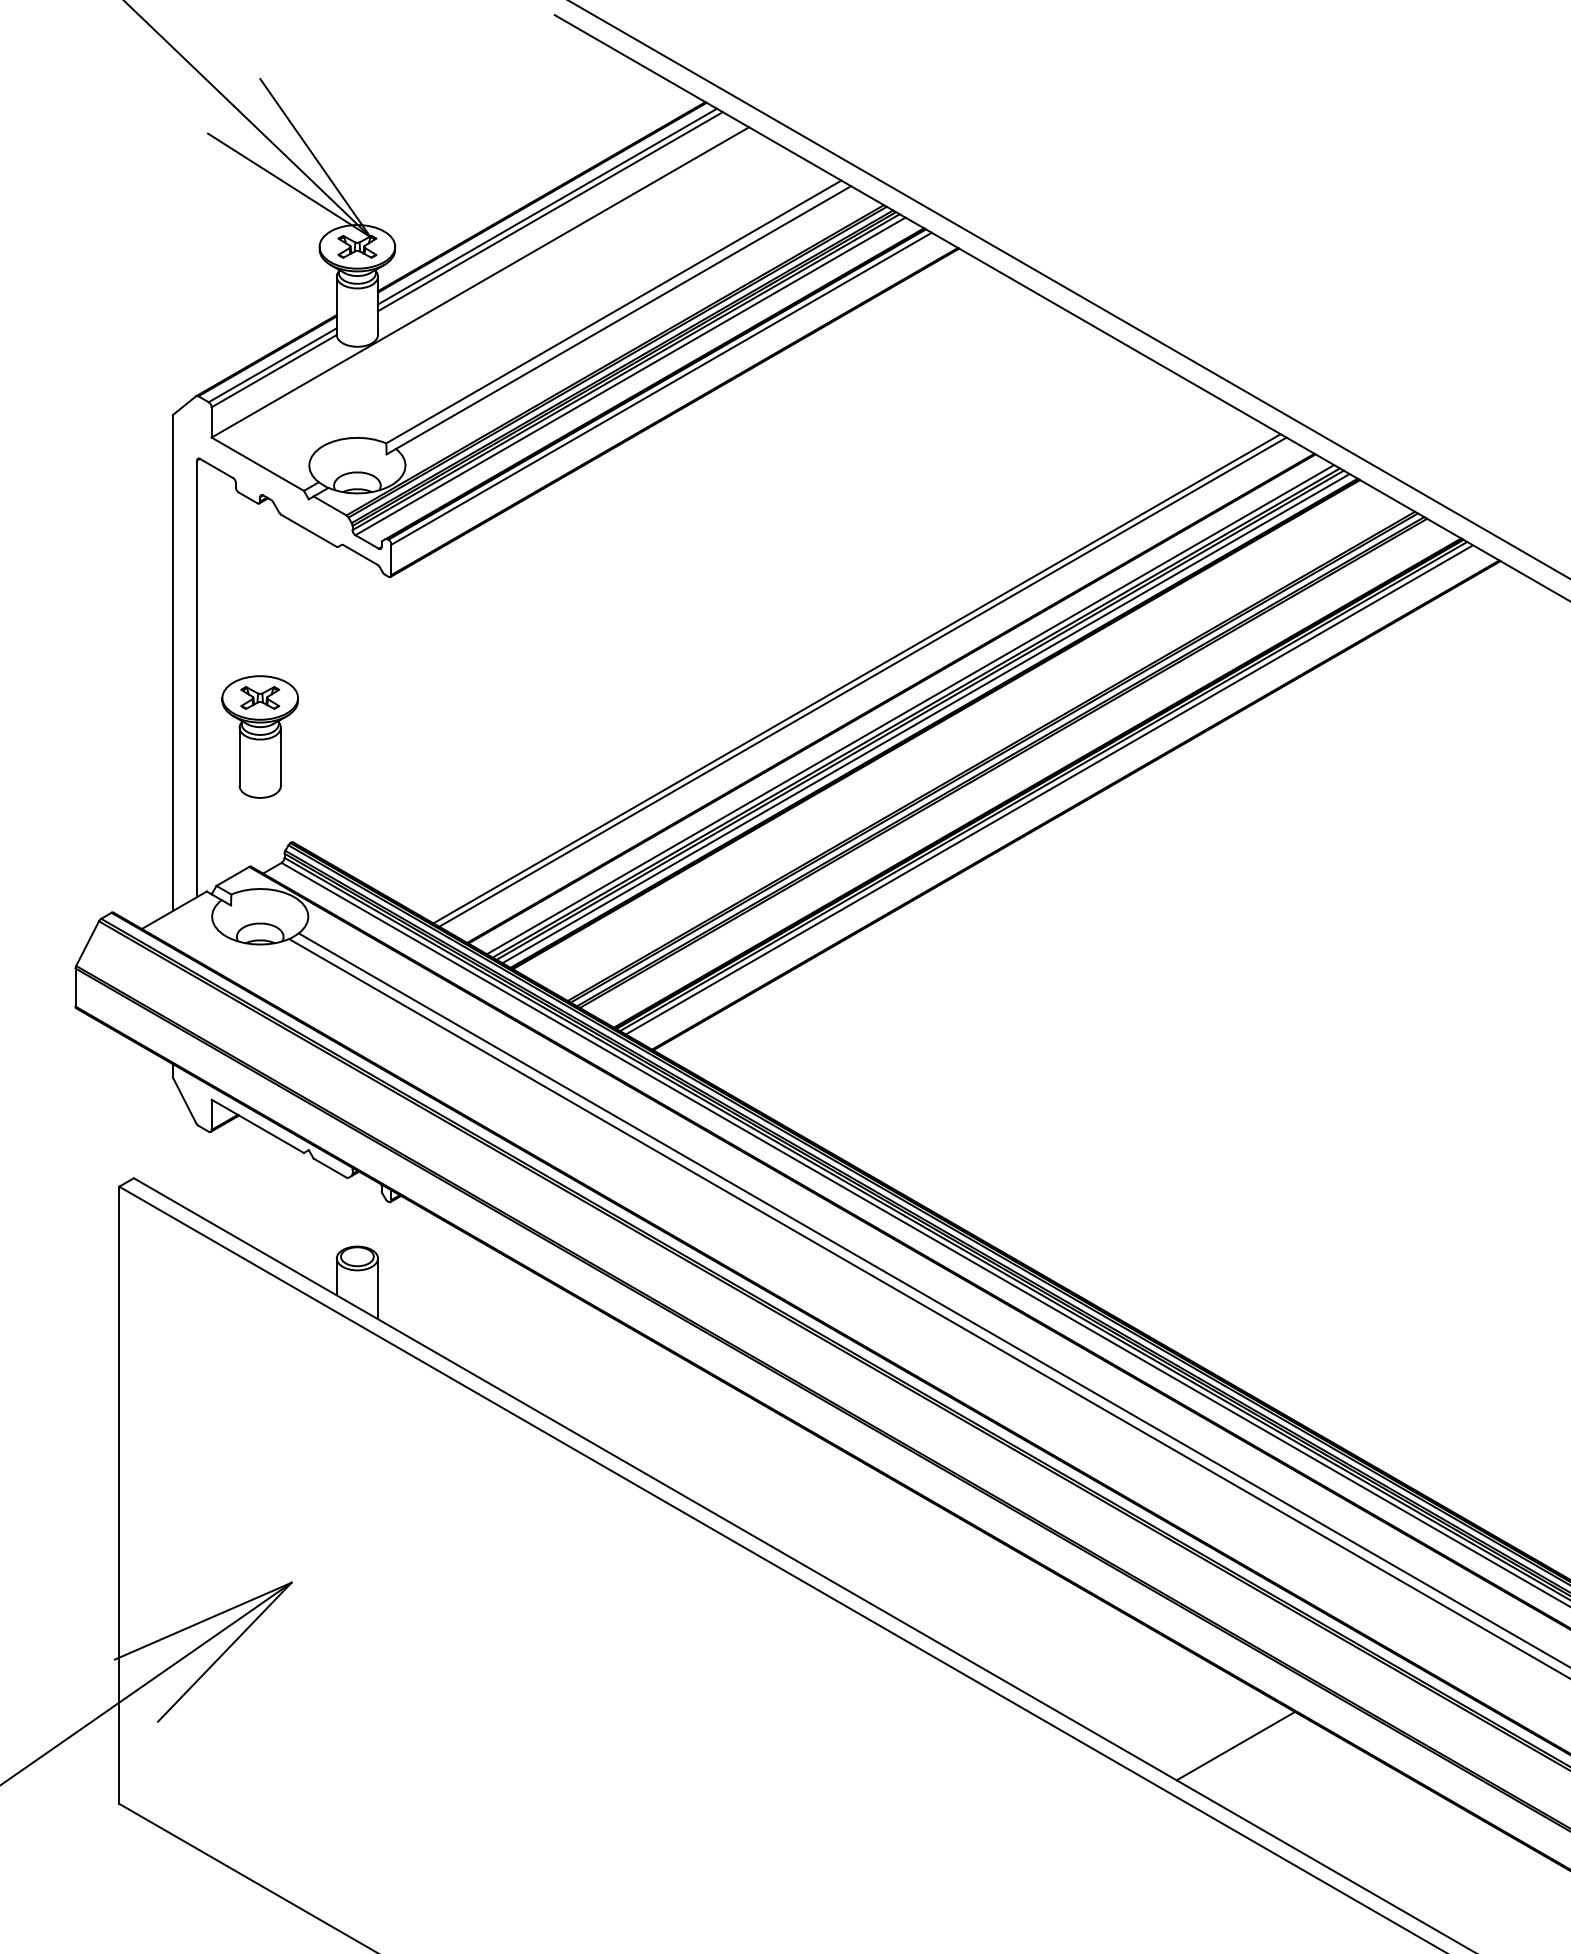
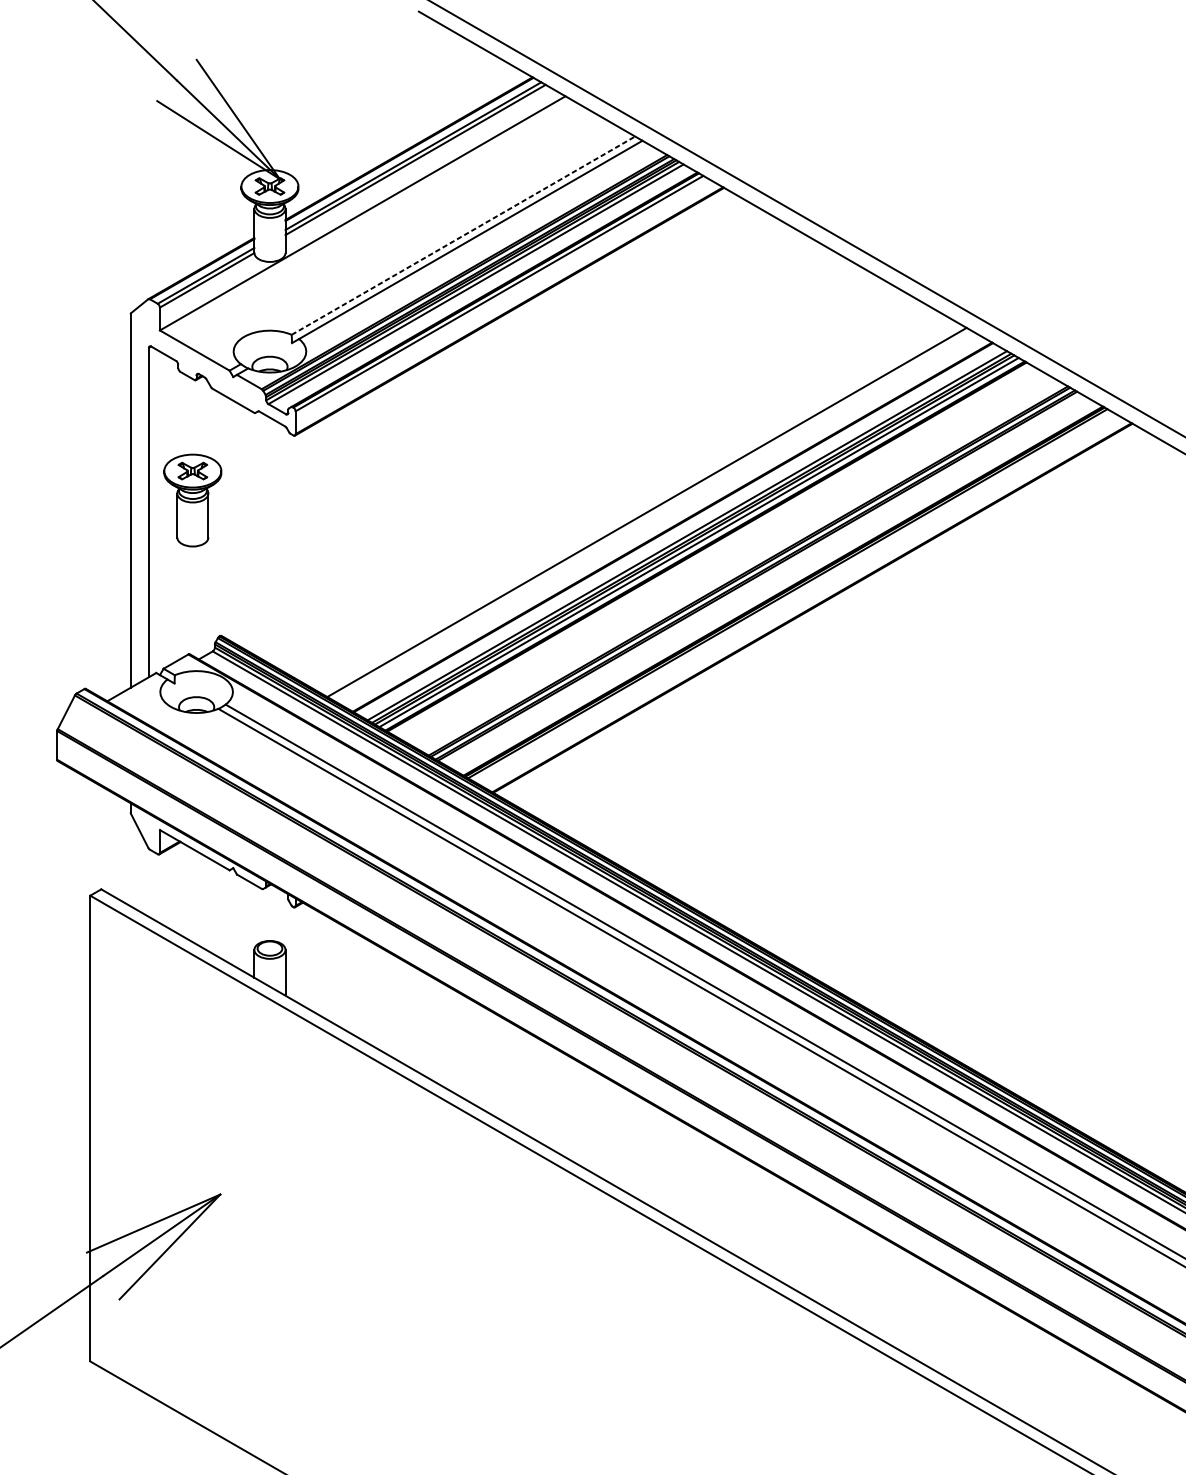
line: (613, 312) -> (463, 236), solid -> dashed
line: (862, 681) -> (651, 514), removed
part: (259, 736) -> (192, 500), moved
line: (1049, 789) -> (792, 596), removed
line: (1235, 1746) -> (932, 1318), removed

